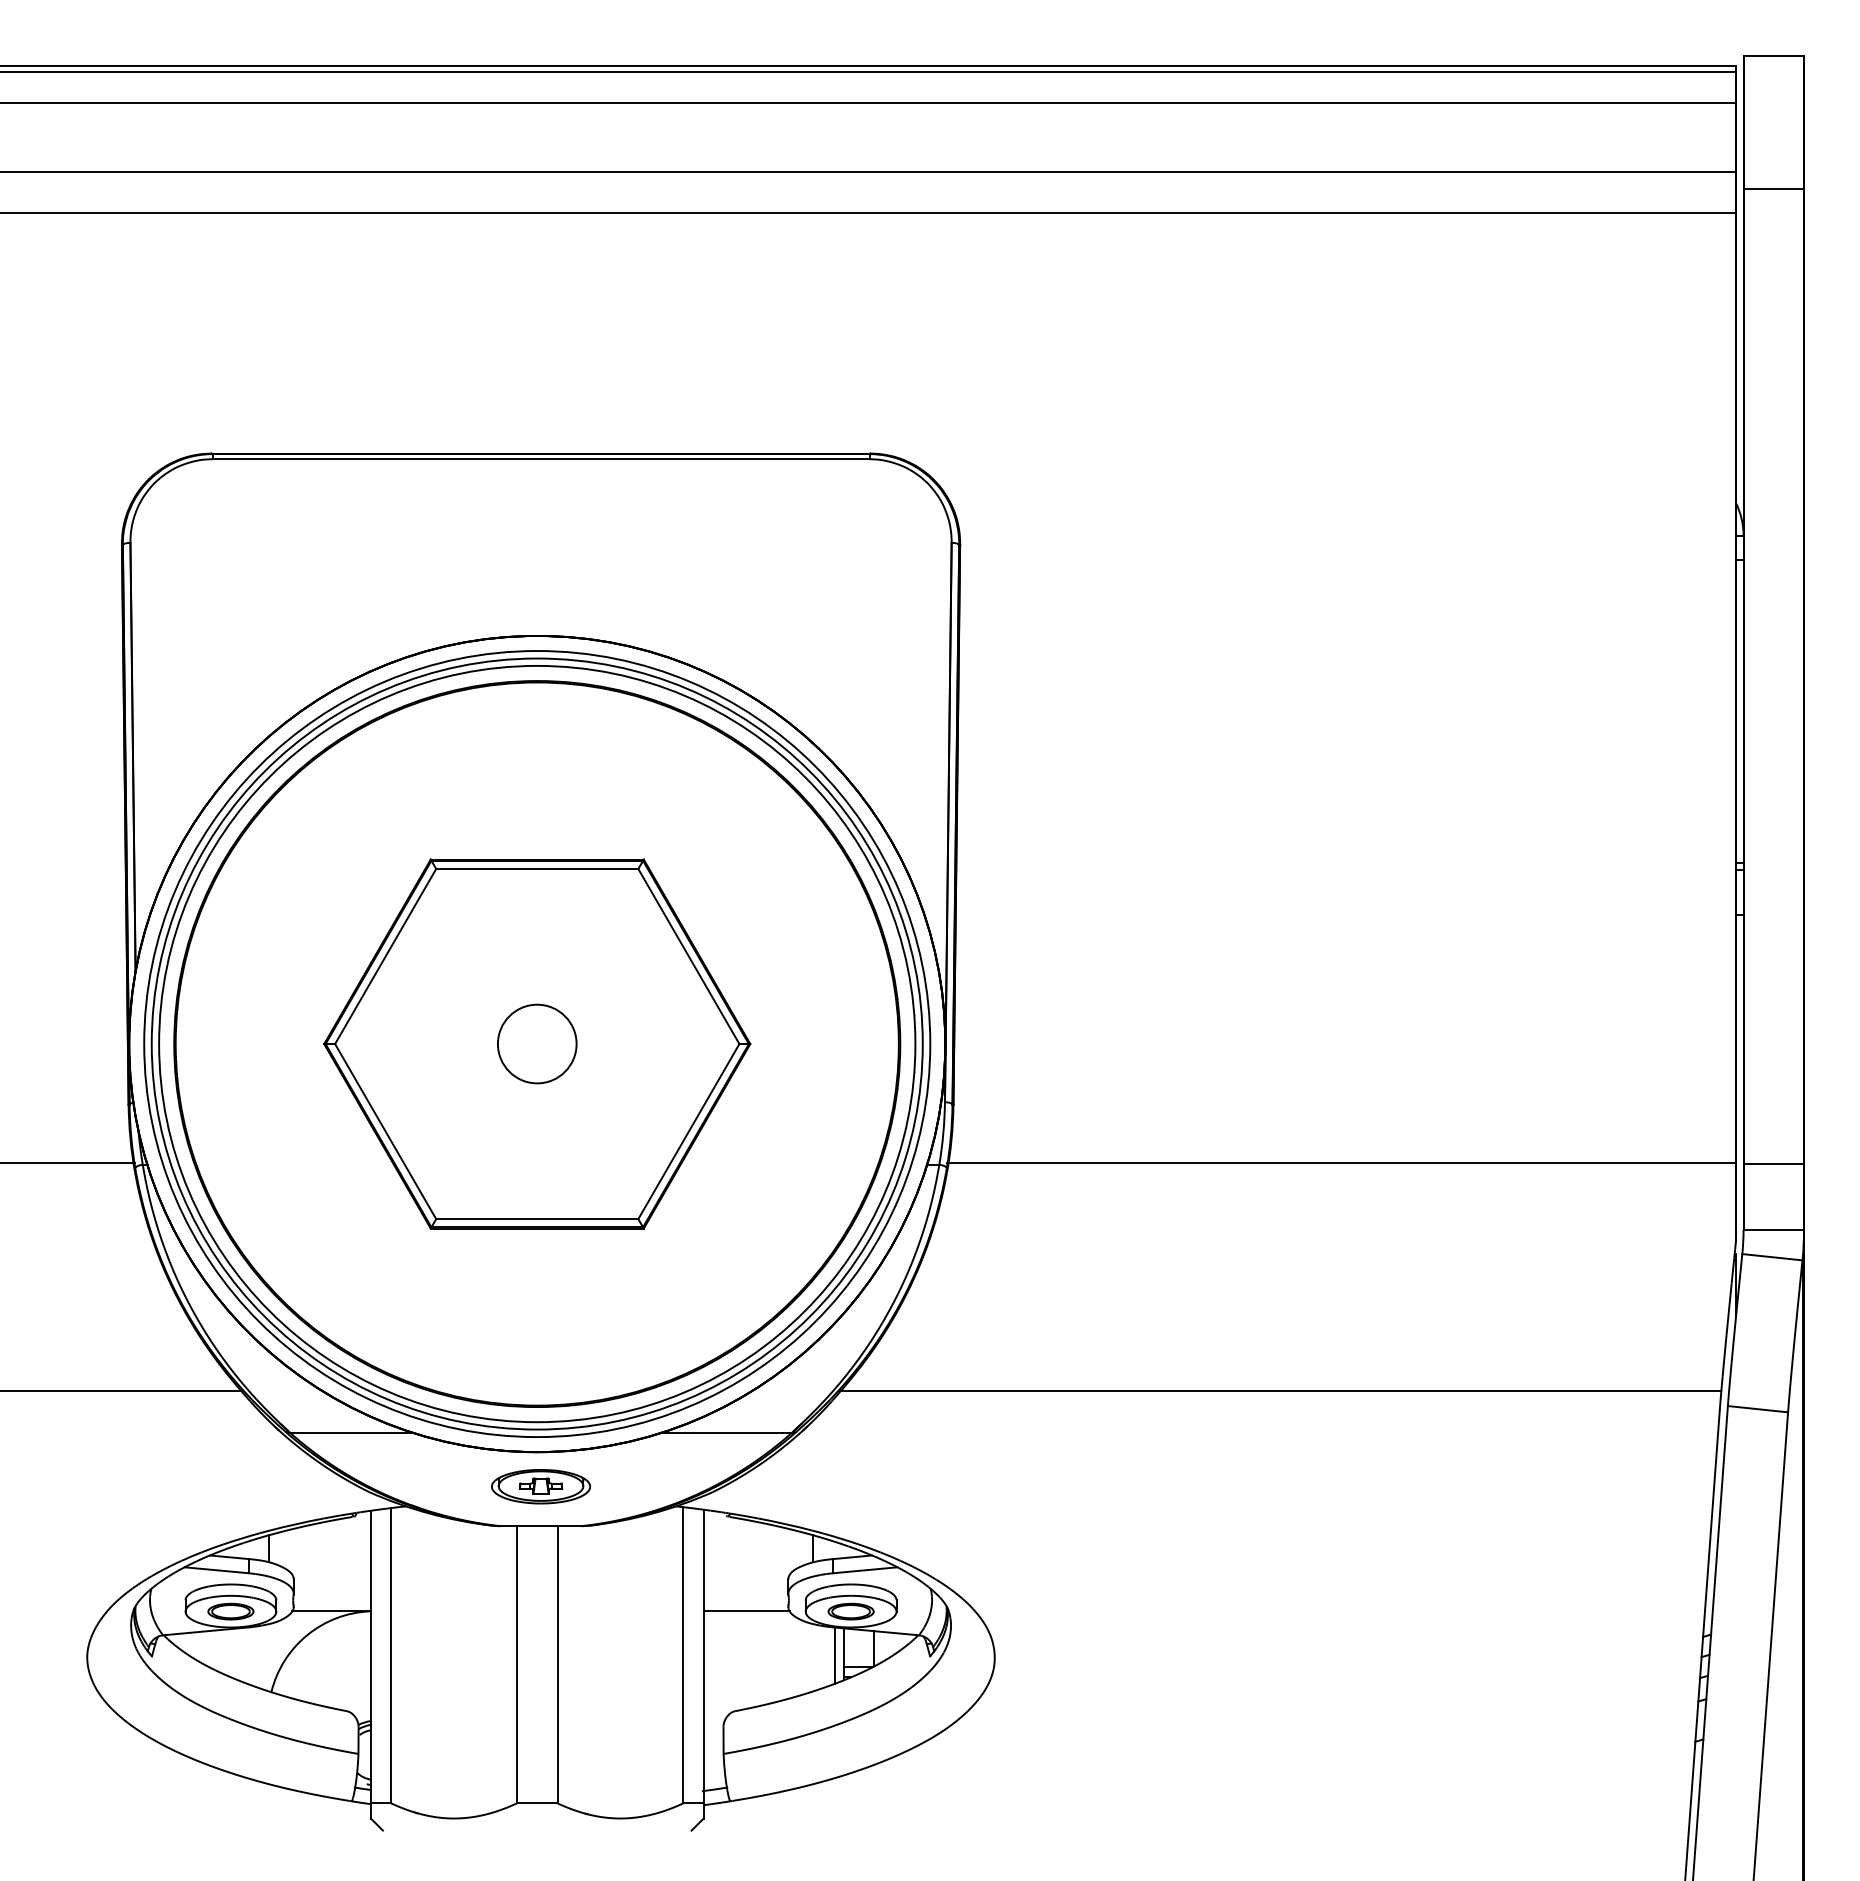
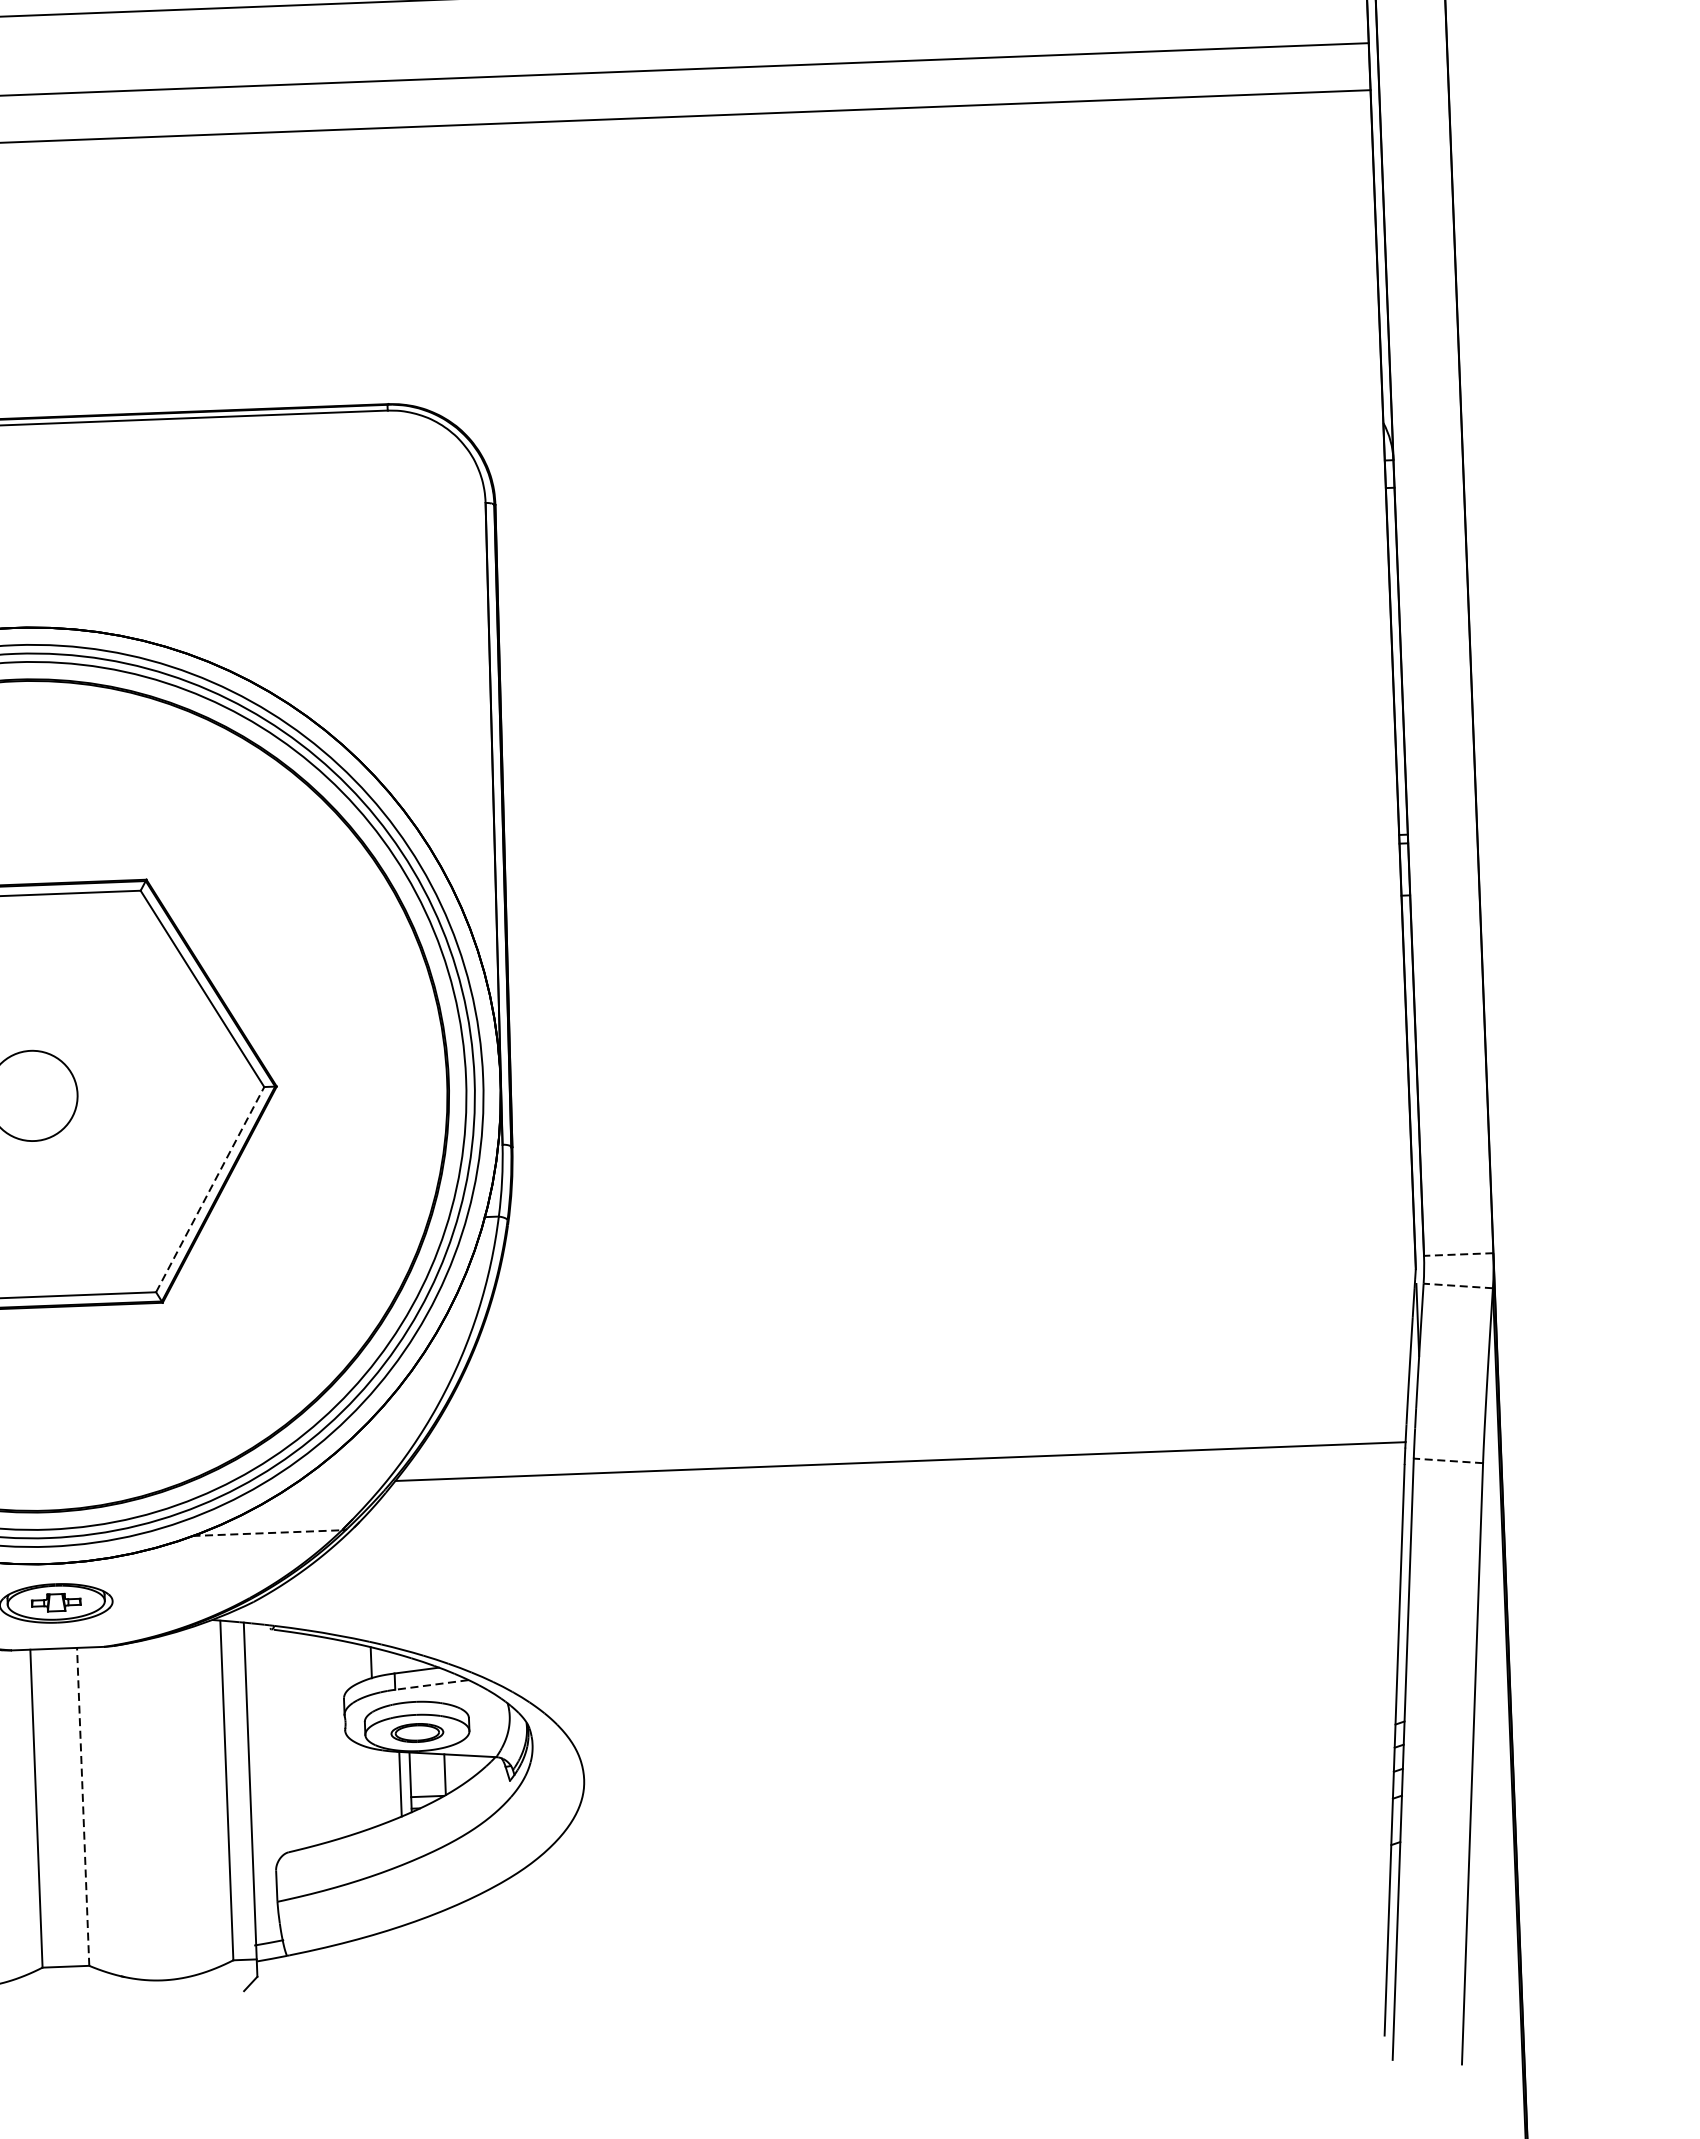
line: (1773, 189) -> (1412, 61), removed
line: (689, 1131) -> (210, 1189), solid -> dashed
line: (1341, 1162) -> (959, 1196), removed
line: (1773, 1164) -> (1455, 1179), removed
line: (1773, 1229) -> (1458, 1254), solid -> dashed
line: (1771, 1257) -> (1457, 1286), solid -> dashed
line: (1757, 1409) -> (1447, 1461), solid -> dashed
line: (727, 1432) -> (267, 1533), solid -> dashed
line: (864, 1570) -> (430, 1685), solid -> dashed
line: (746, 1611) -> (297, 1737), removed
line: (557, 1664) -> (83, 1806), solid -> dashed

